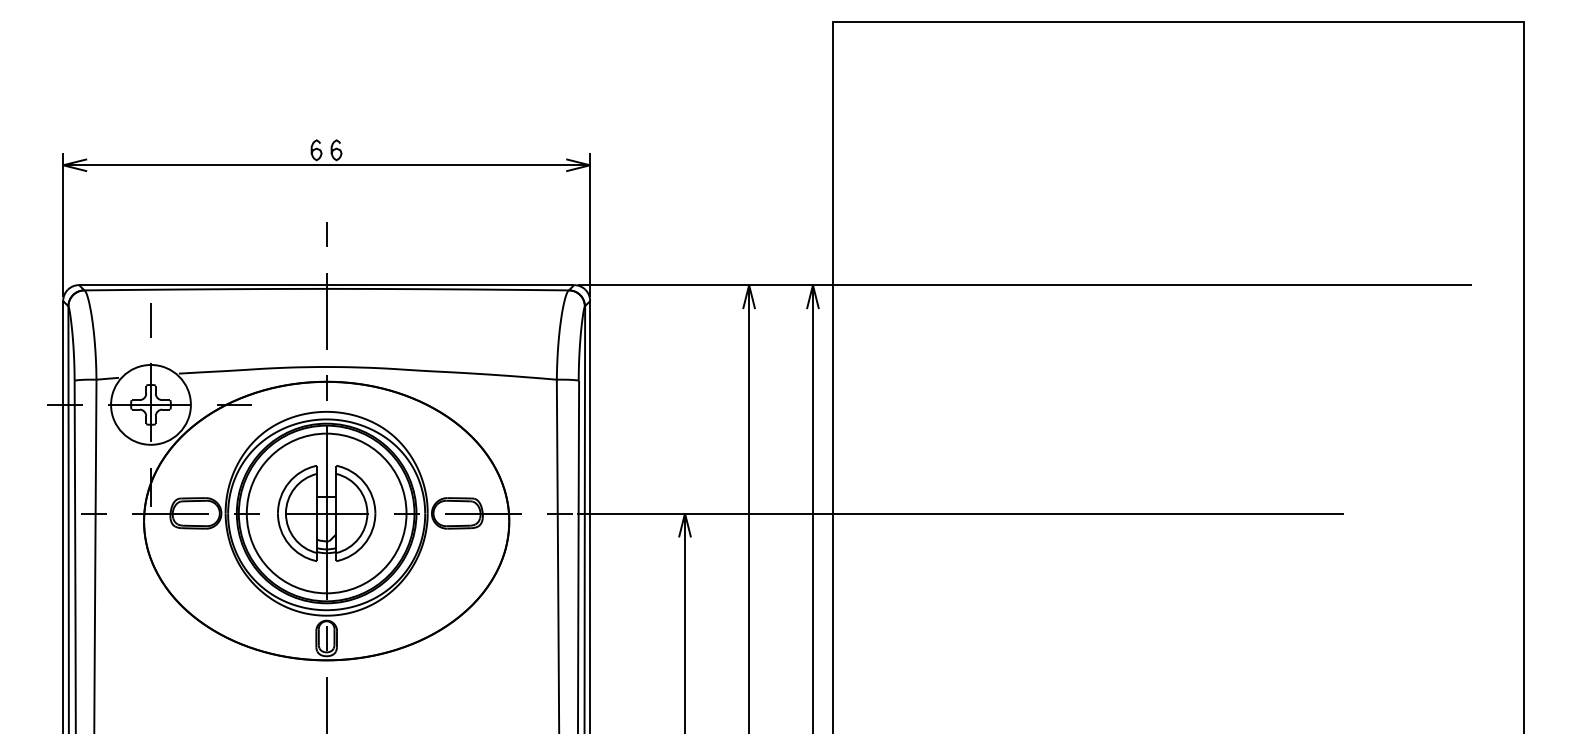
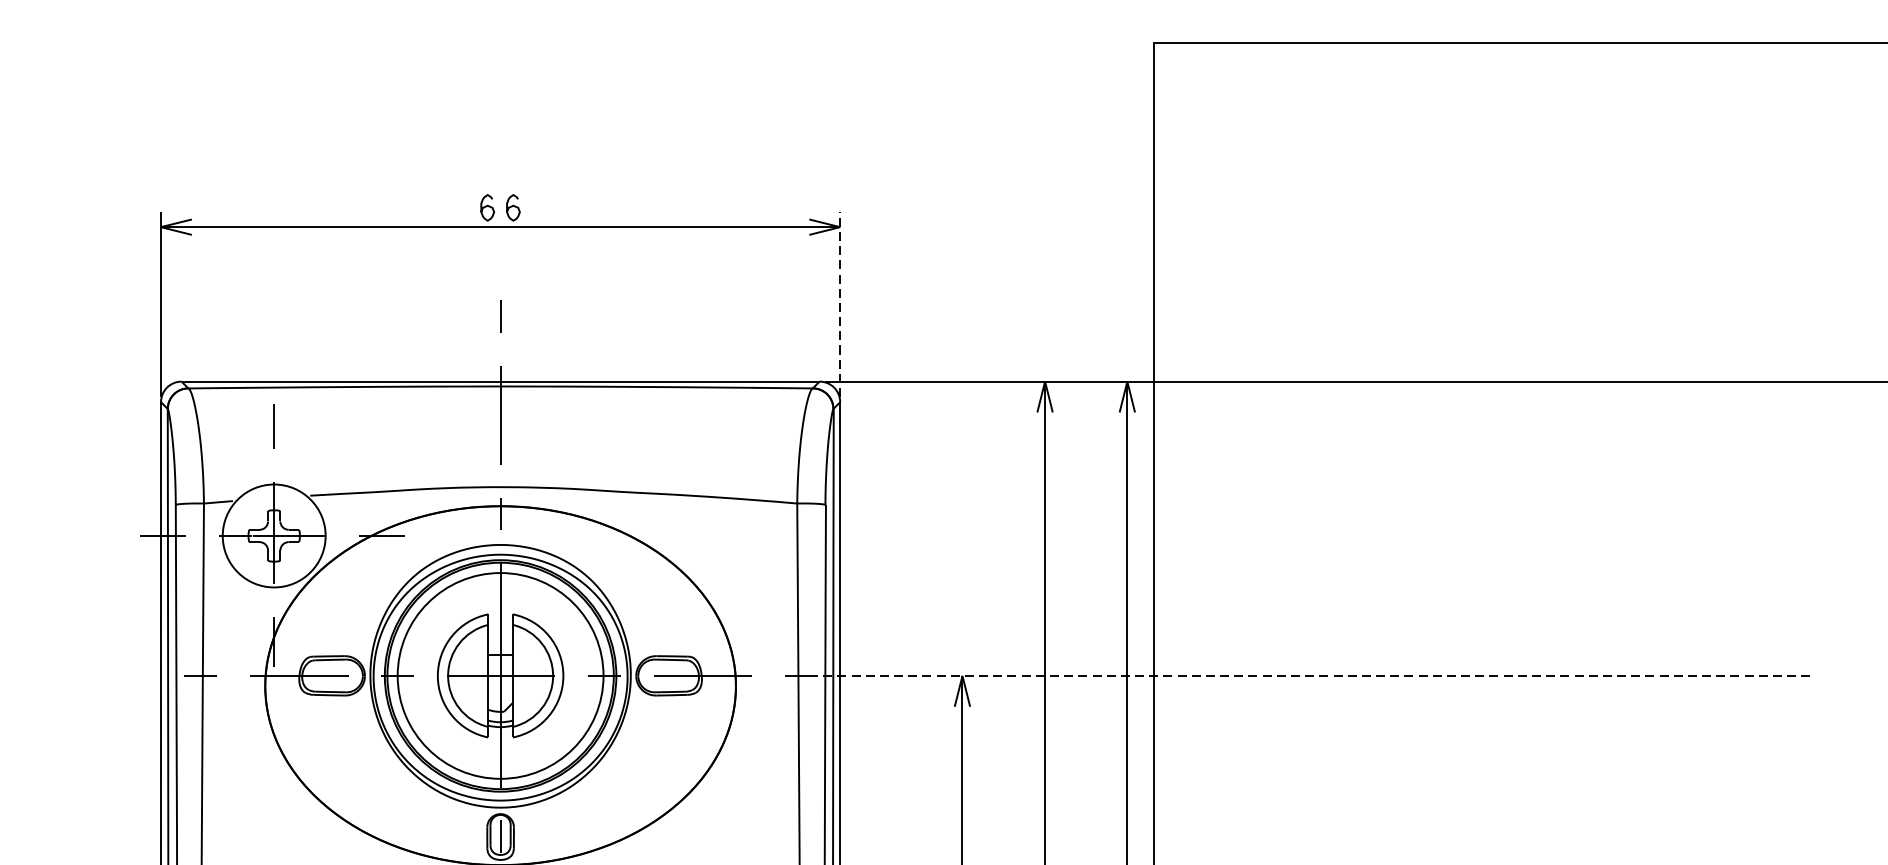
line: (590, 225) -> (840, 304), solid -> dashed
line: (960, 513) -> (1317, 675), solid -> dashed

